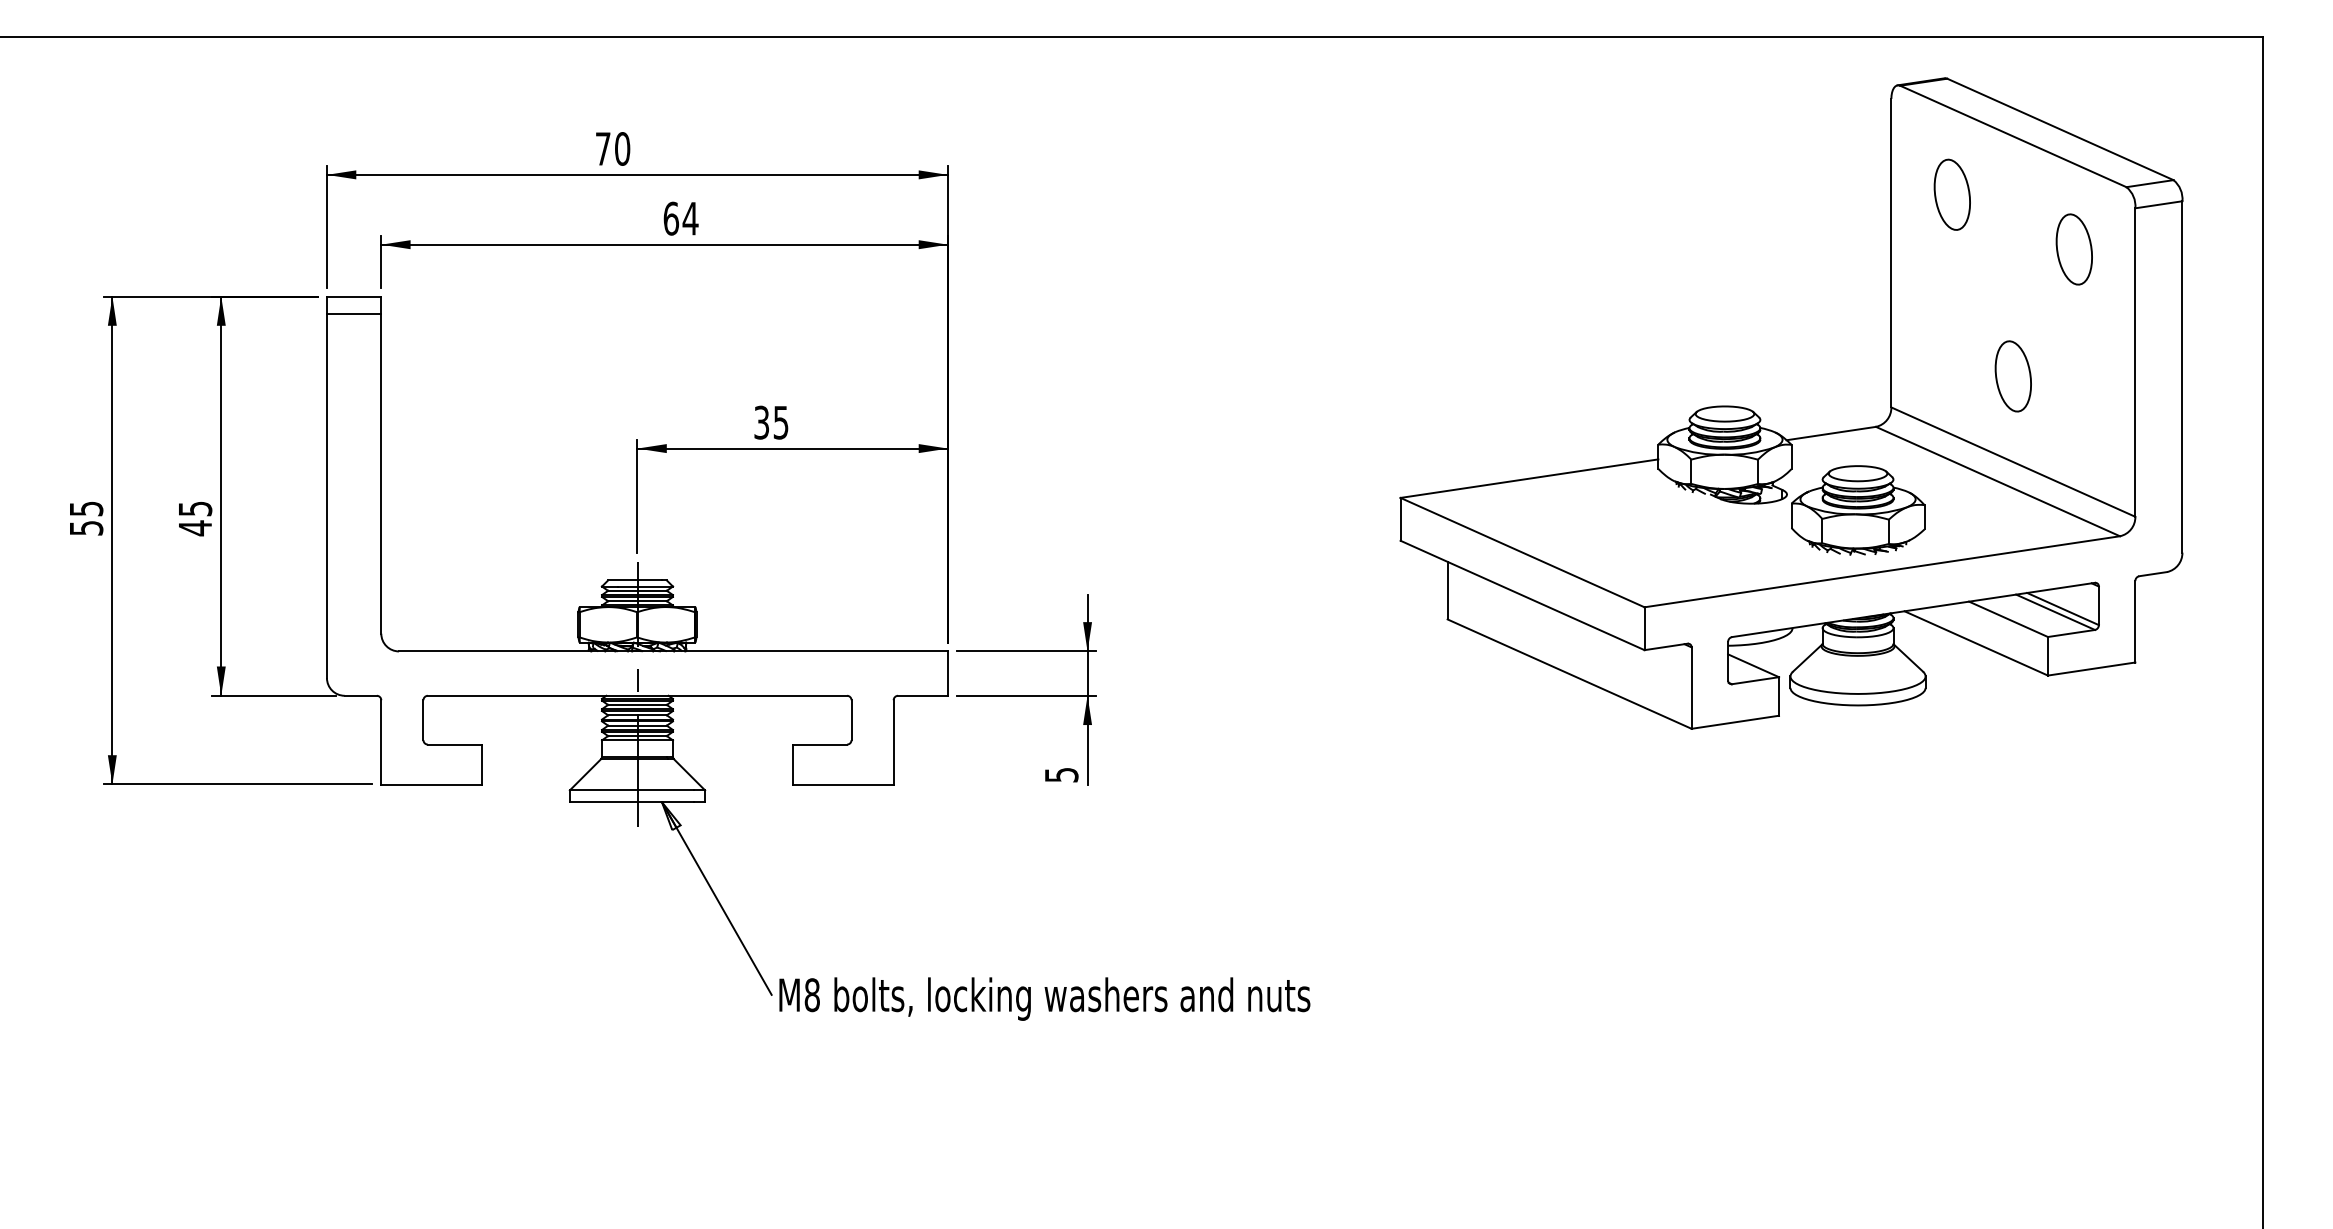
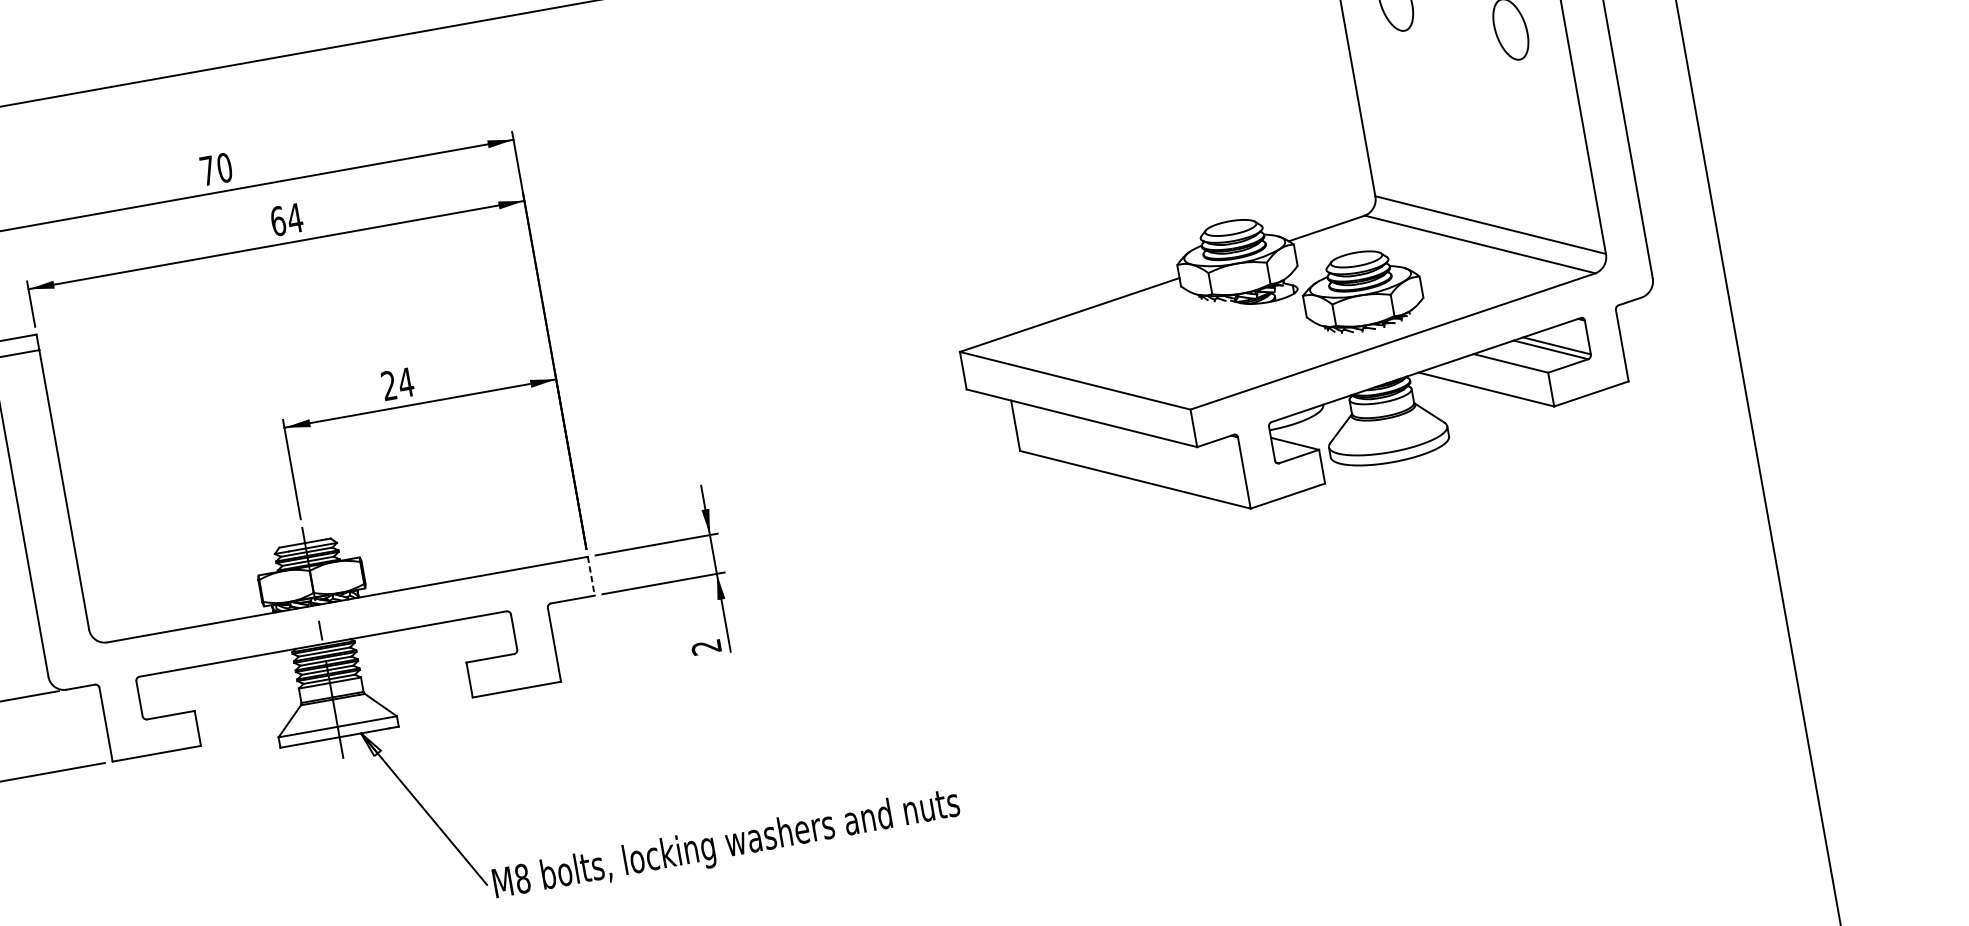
part: (2012, 376) -> (1476, 150), removed
text: (771, 422) -> (397, 384), 35 -> 24
line: (948, 674) -> (591, 576), solid -> dashed
text: (1061, 775) -> (706, 647), 5 -> 2

